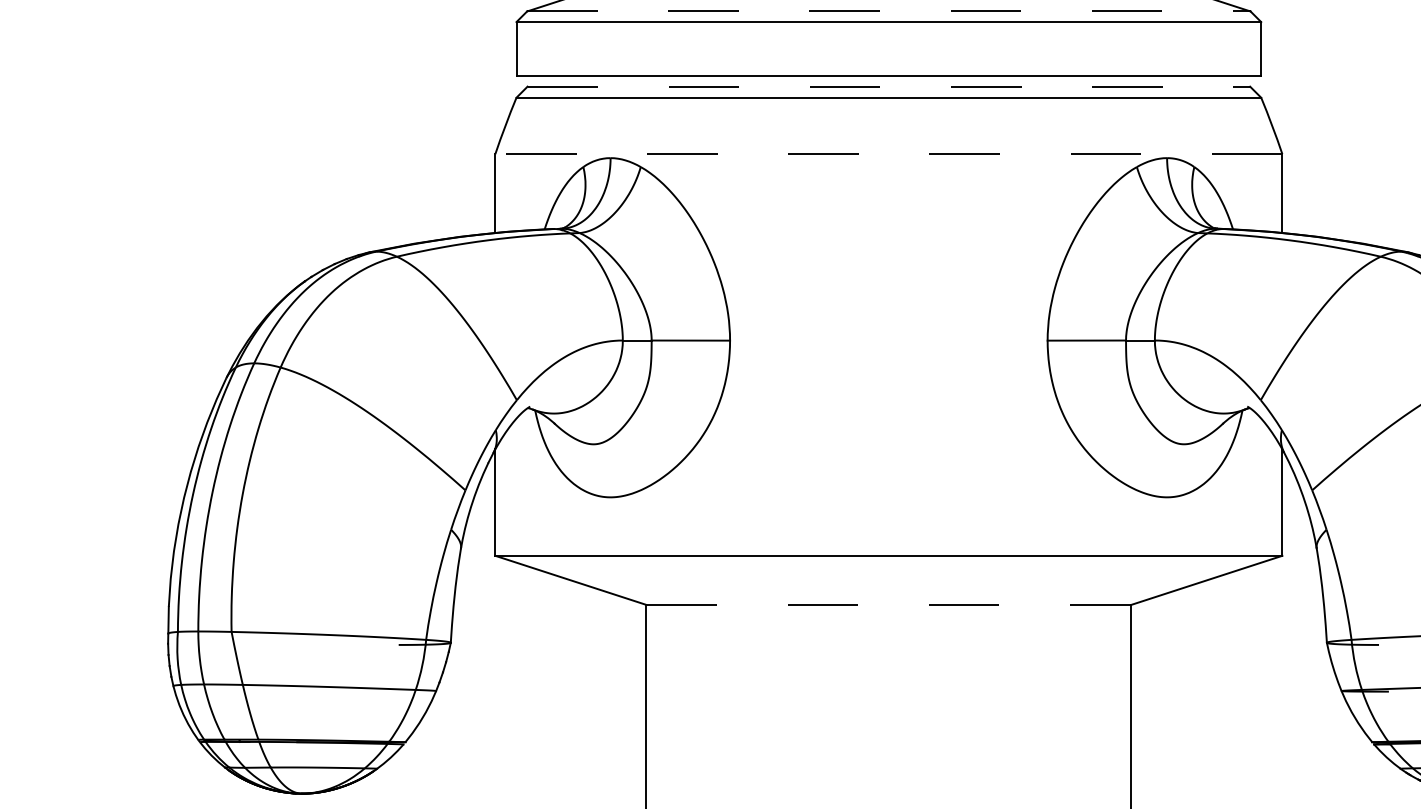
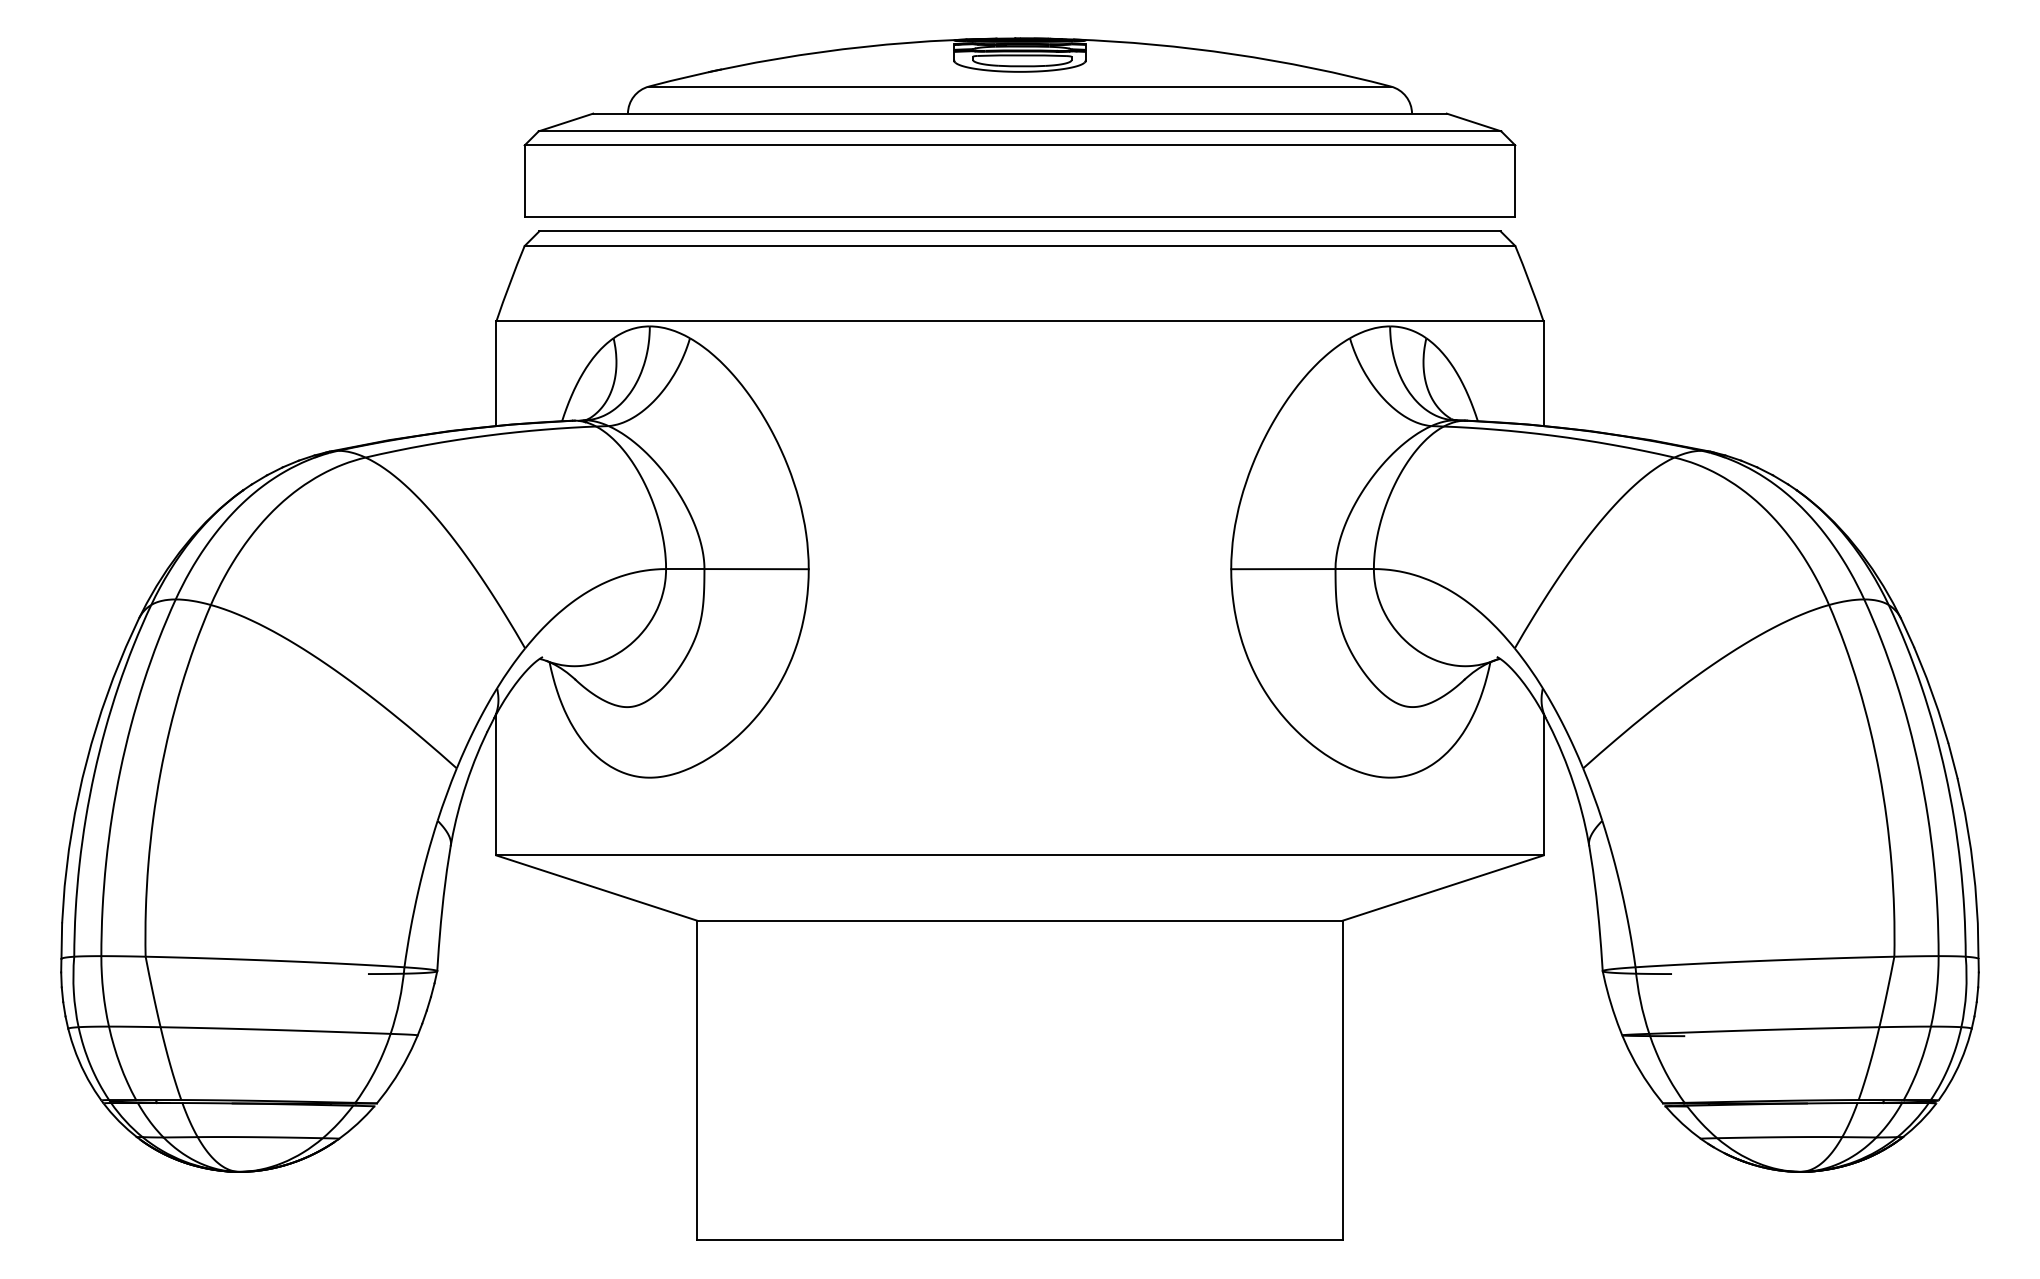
line: (889, 11) -> (1020, 131), dashed -> solid
line: (889, 86) -> (1020, 231), dashed -> solid
line: (889, 154) -> (1020, 321), dashed -> solid
line: (889, 604) -> (1020, 920), dashed -> solid

